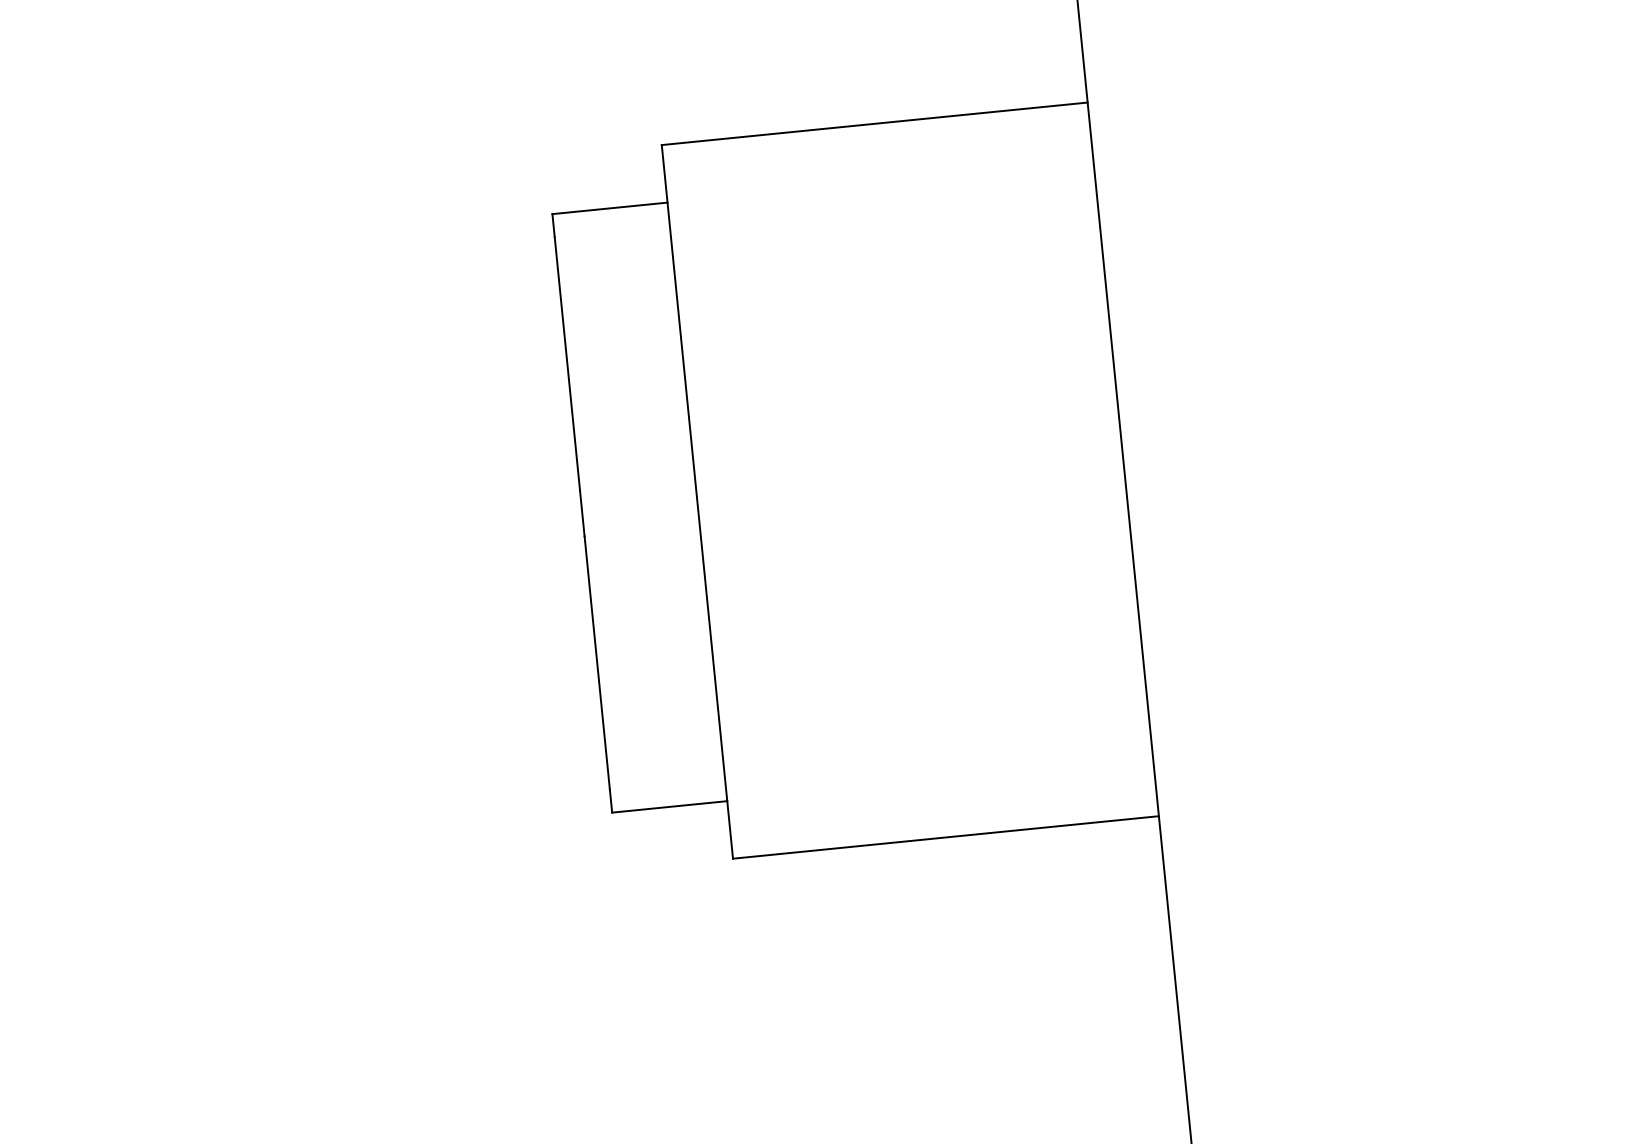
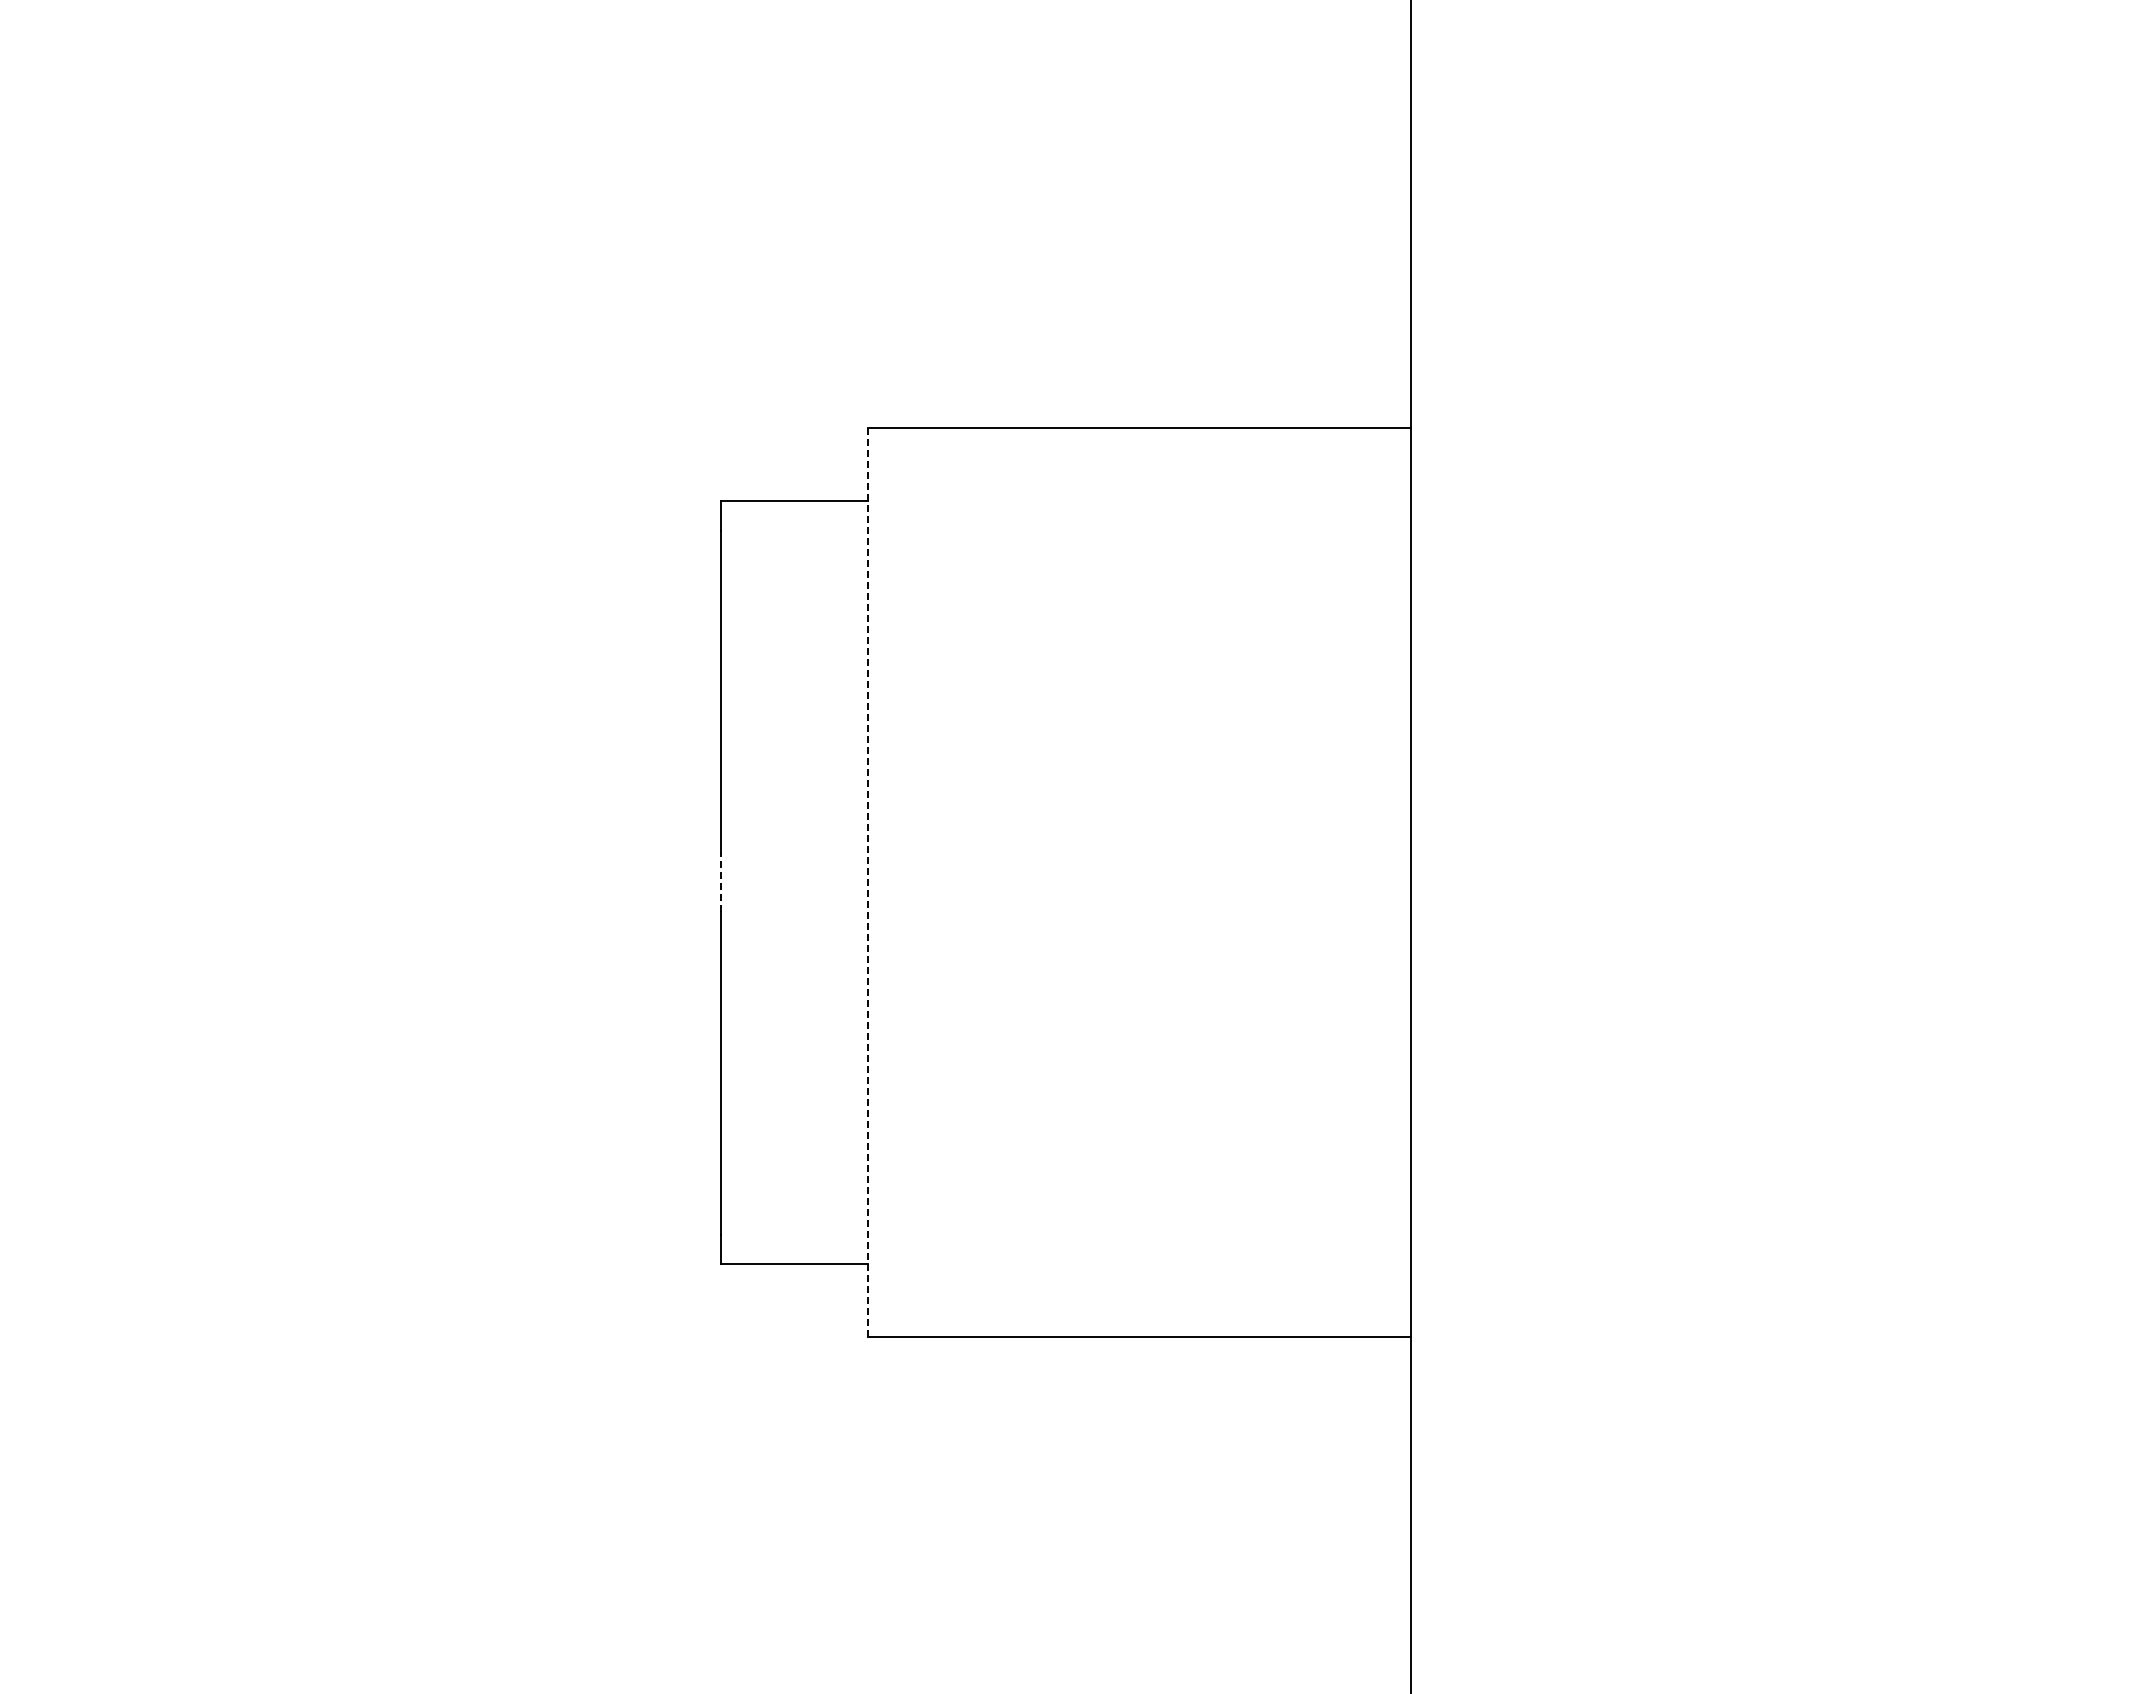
line: (697, 501) -> (868, 882), solid -> dashed
line: (582, 513) -> (721, 882), solid -> dashed

